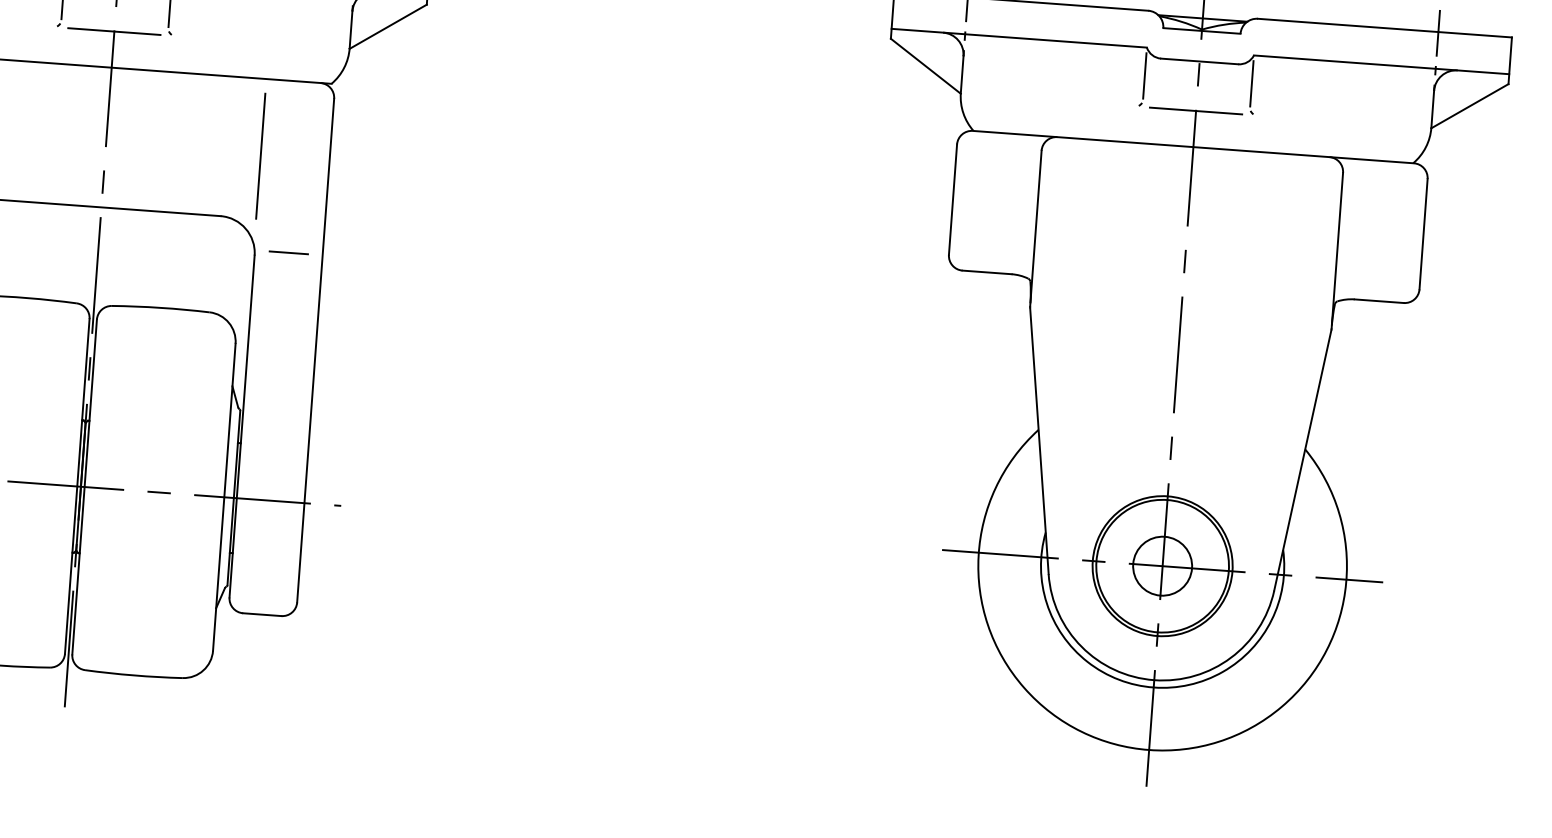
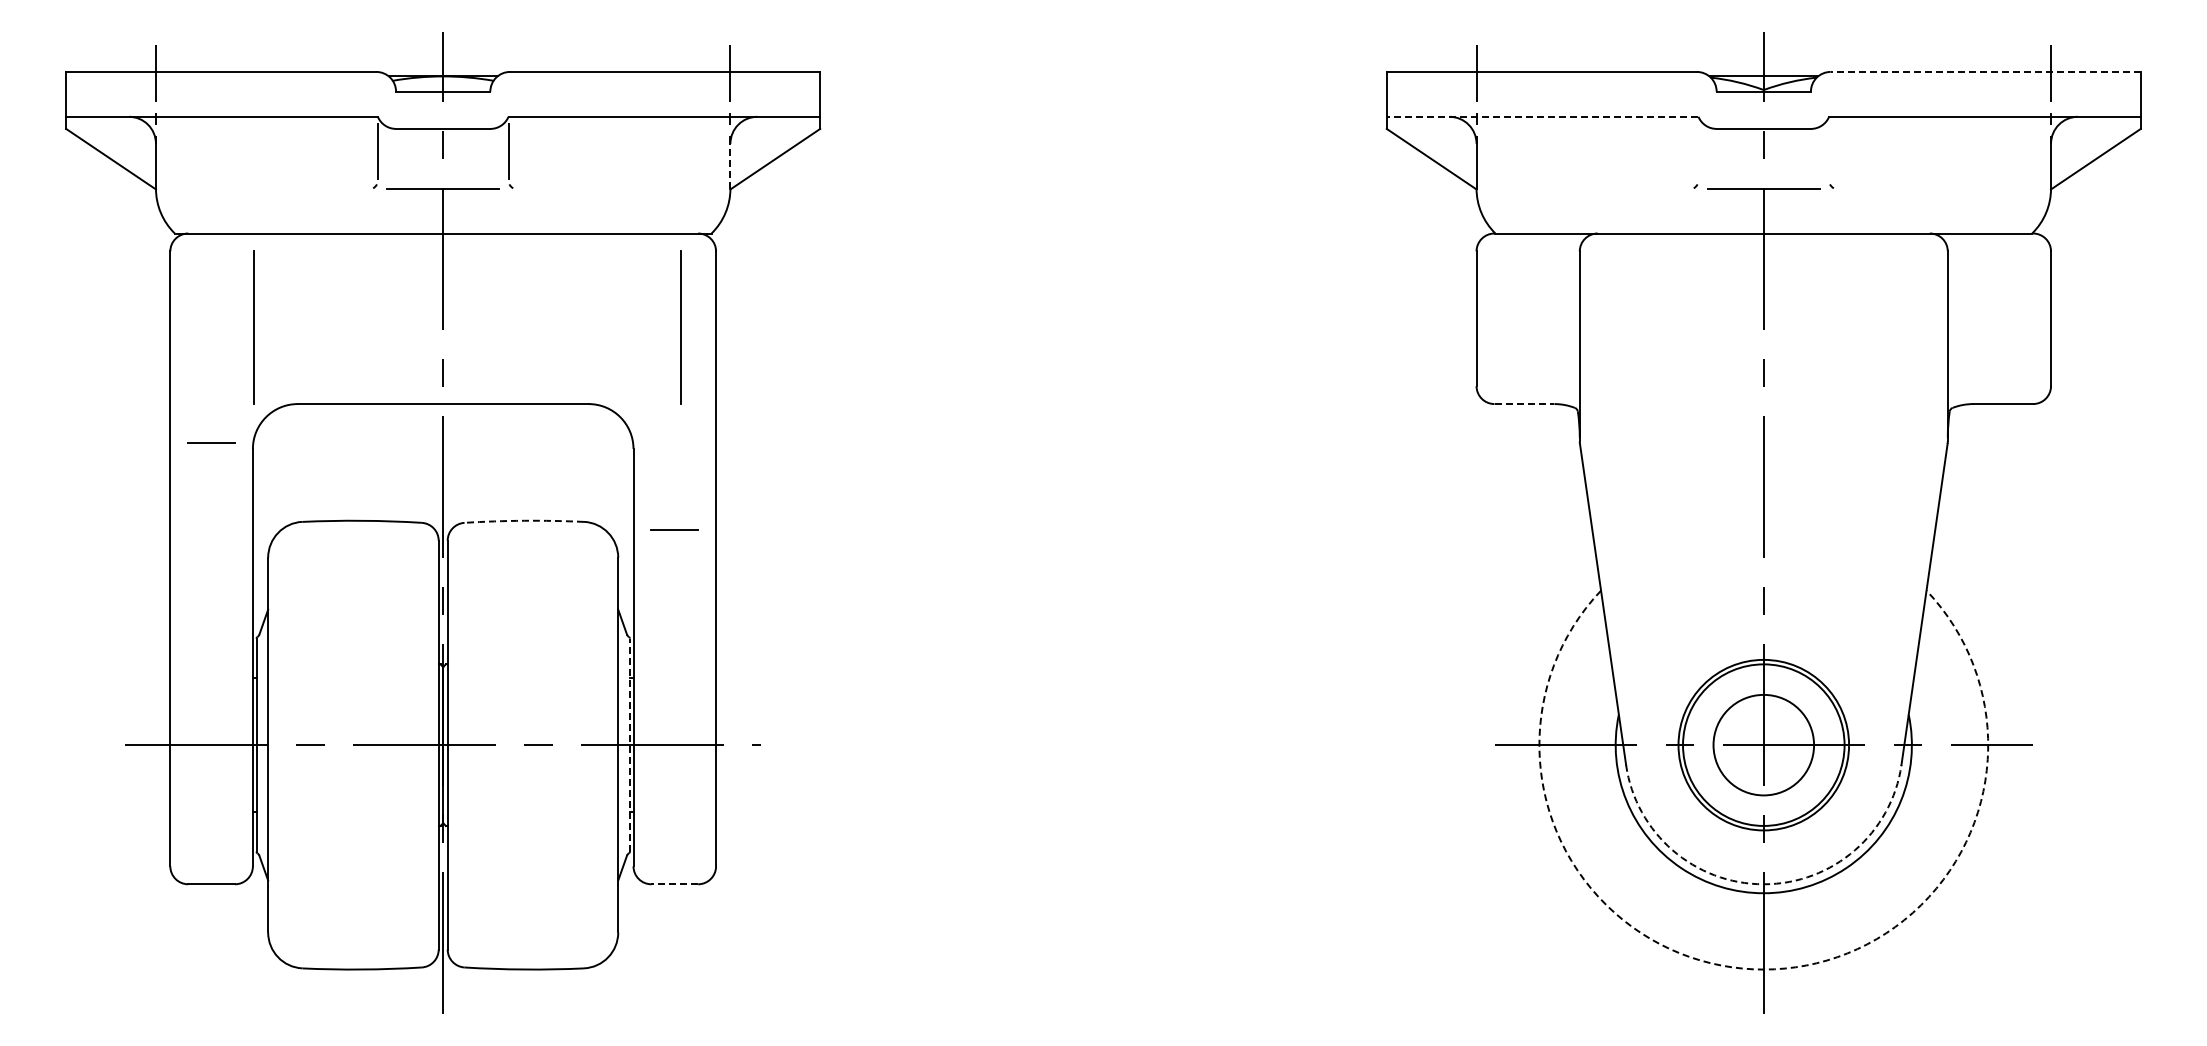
line: (1384, 27) -> (1985, 71), solid -> dashed
line: (351, 29) -> (730, 165), solid -> dashed
line: (1019, 37) -> (1542, 116), solid -> dashed
line: (1144, 76) -> (1698, 151), removed
line: (1252, 83) -> (1829, 151), removed
line: (260, 155) -> (680, 327), moved
line: (288, 252) -> (674, 529), moved
line: (987, 272) -> (1524, 404), solid -> dashed
arc: (161, 307) -> (524, 520), solid -> dashed
line: (233, 498) -> (629, 745), solid -> dashed
circle: (1162, 566) -> (1763, 745), size x1.4
line: (262, 614) -> (674, 884), solid -> dashed
arc: (1154, 680) -> (1763, 884), solid -> dashed
arc: (1148, 749) -> (1763, 969), solid -> dashed

